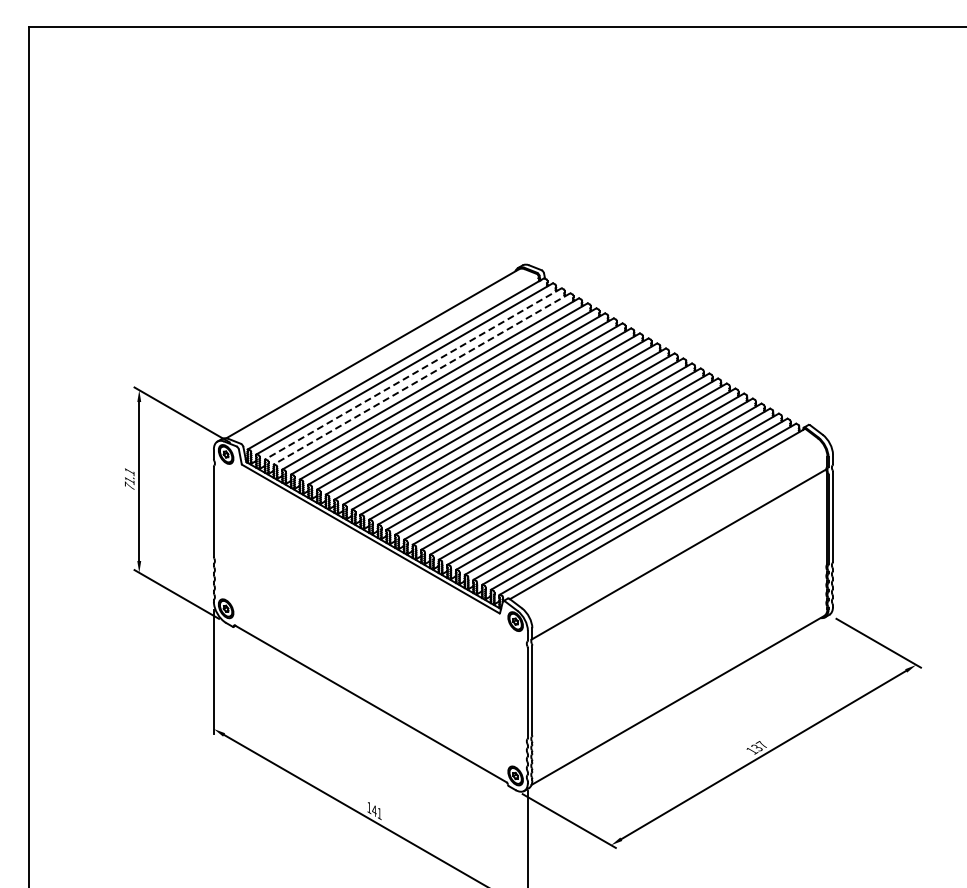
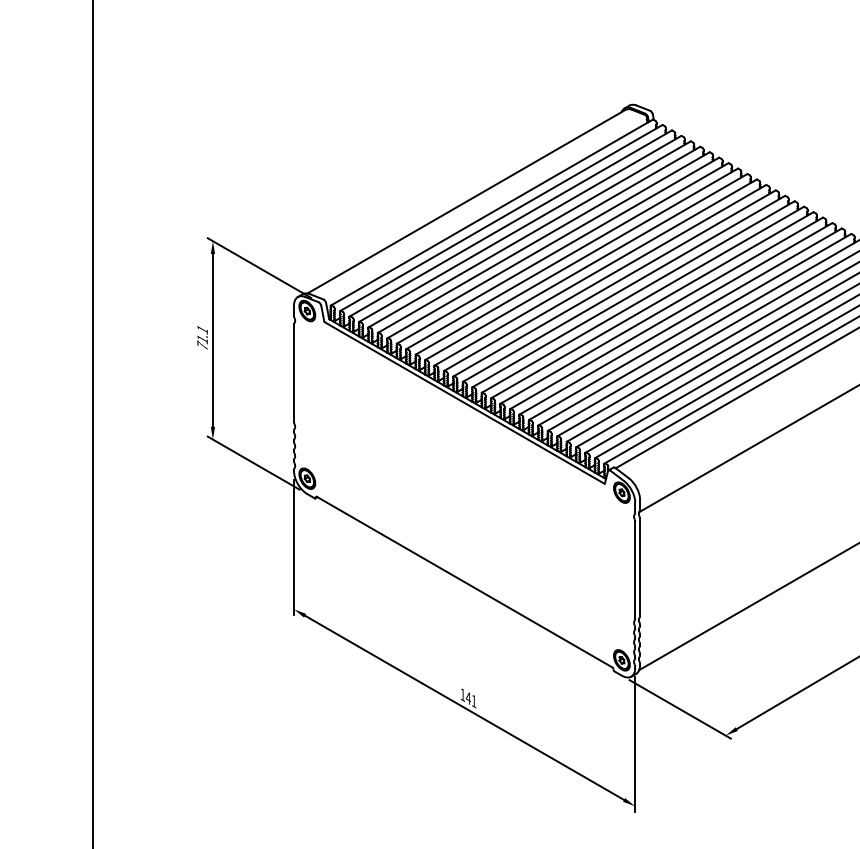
line: (412, 374) -> (509, 224), dashed -> solid
line: (421, 379) -> (519, 229), dashed -> solid

